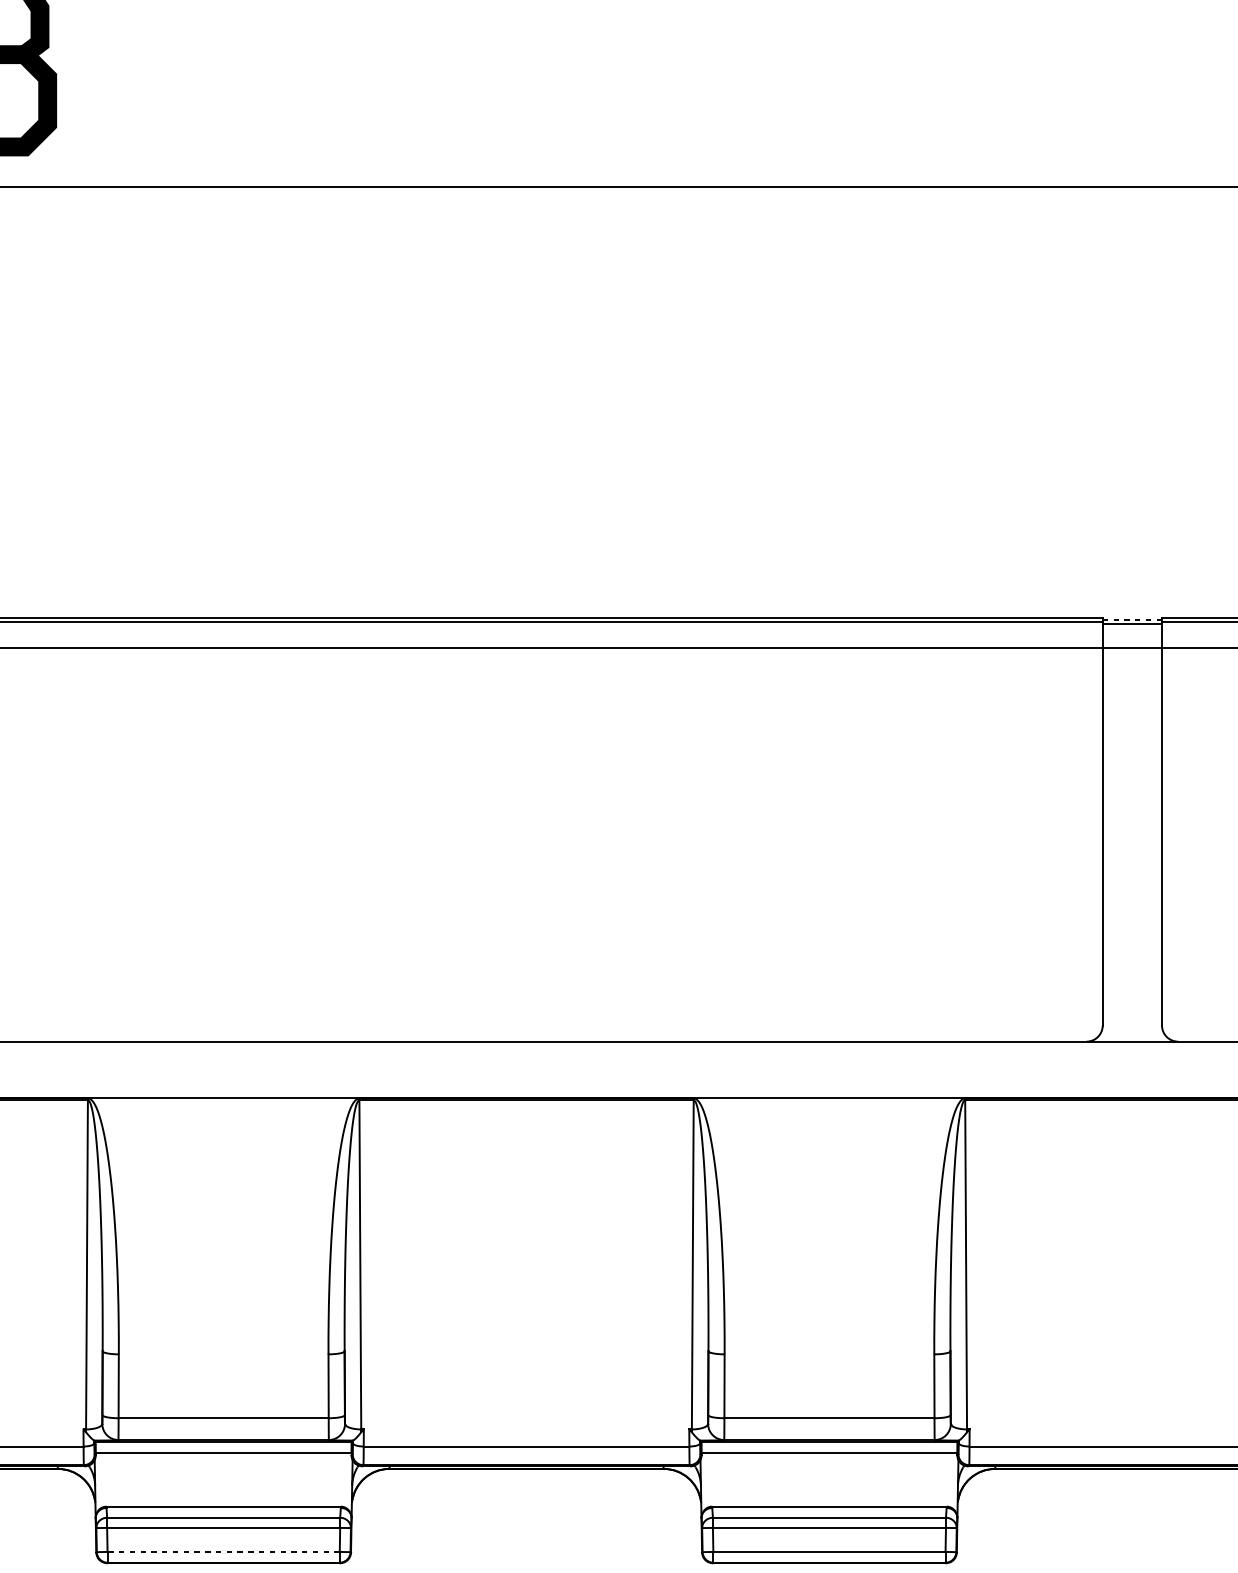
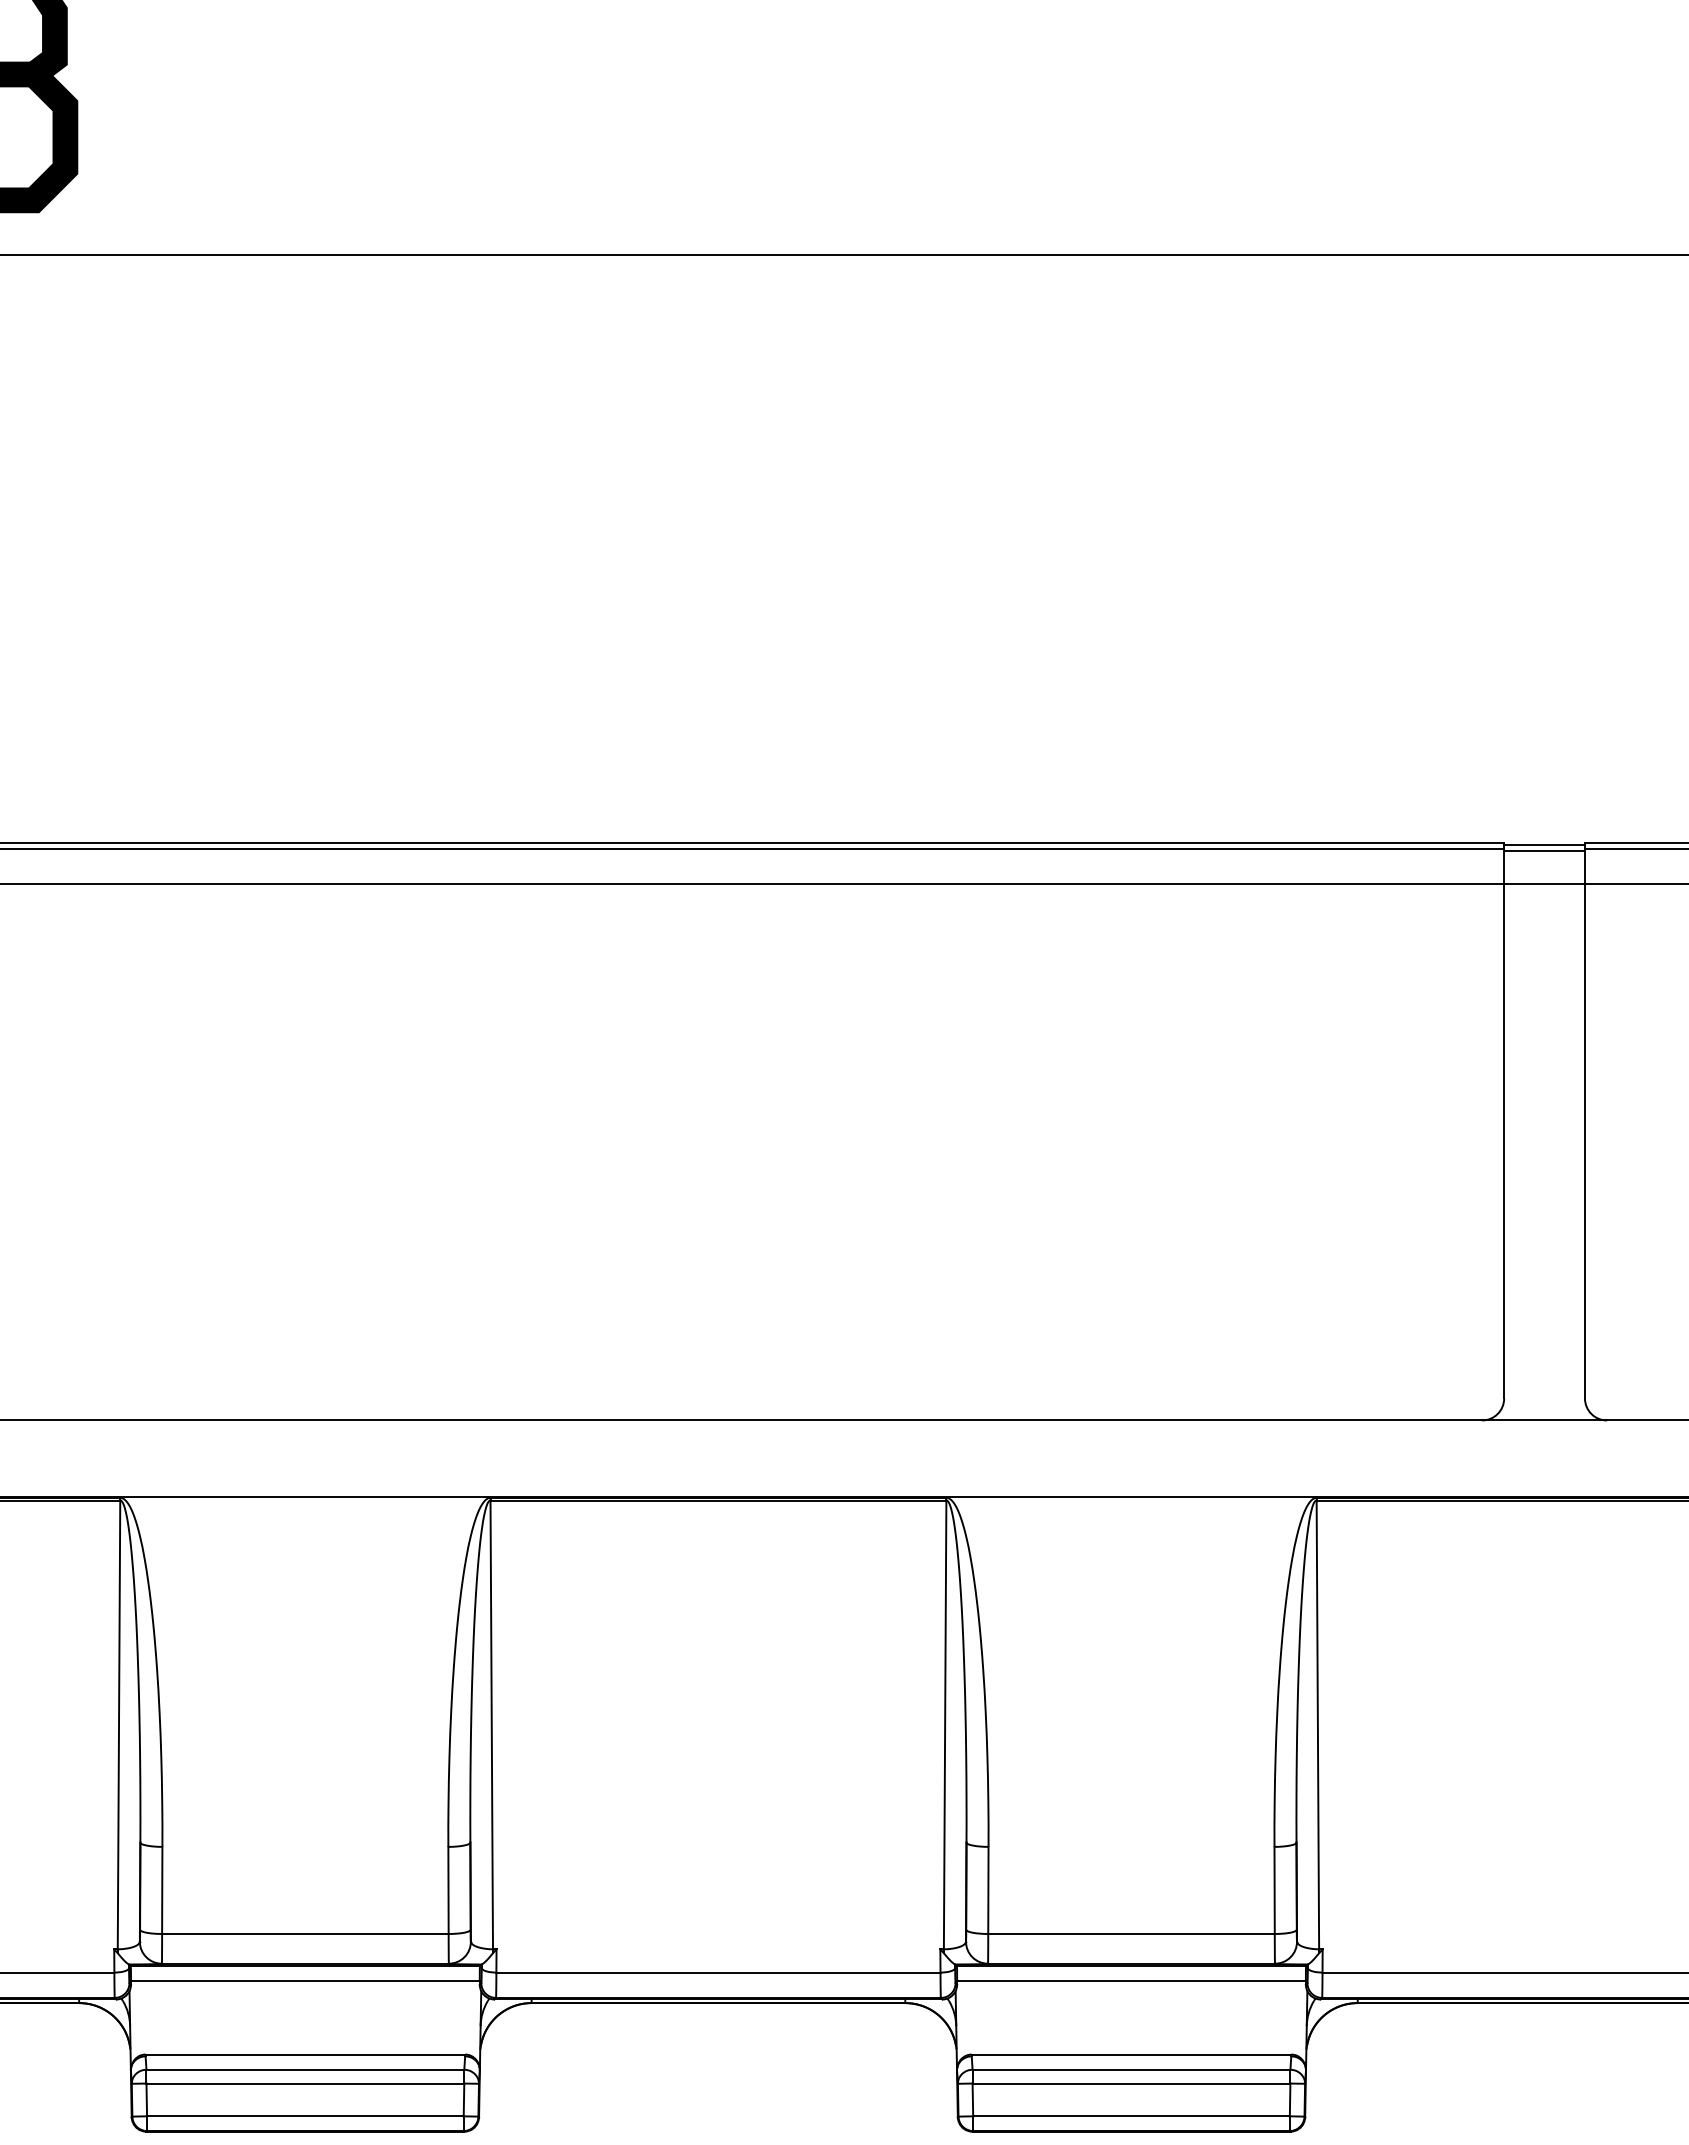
line: (1133, 620) -> (1545, 845), dashed -> solid
line: (223, 1552) -> (304, 2116), dashed -> solid

